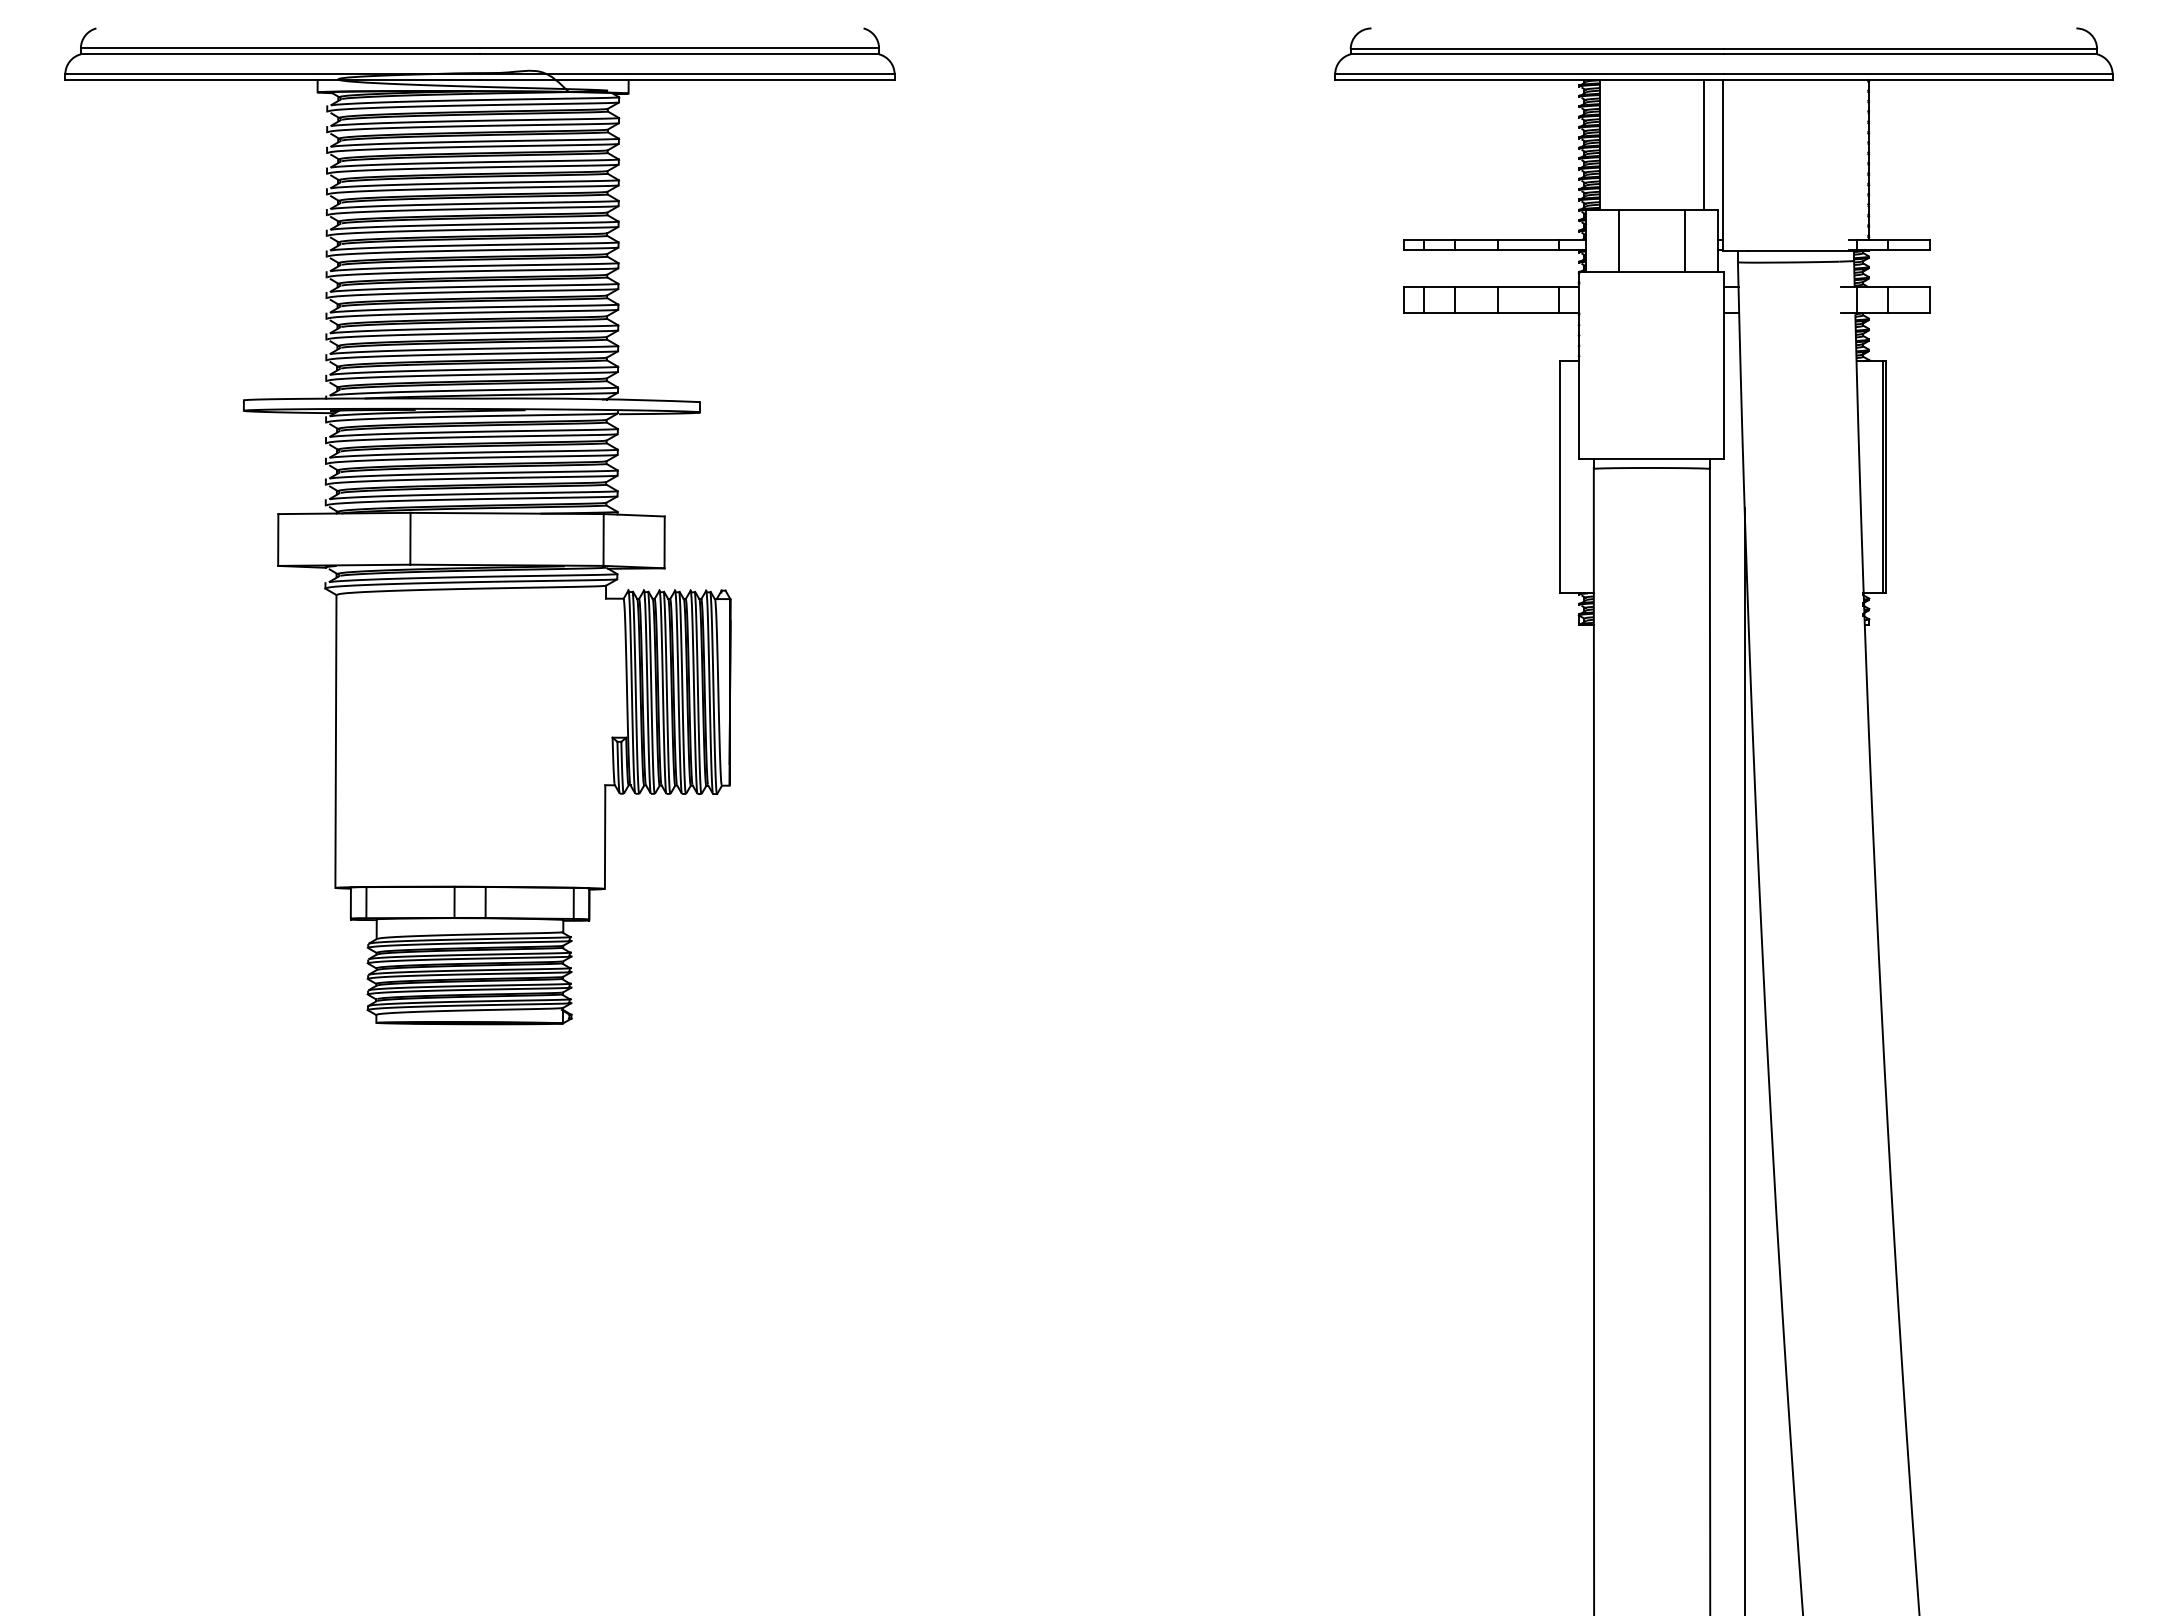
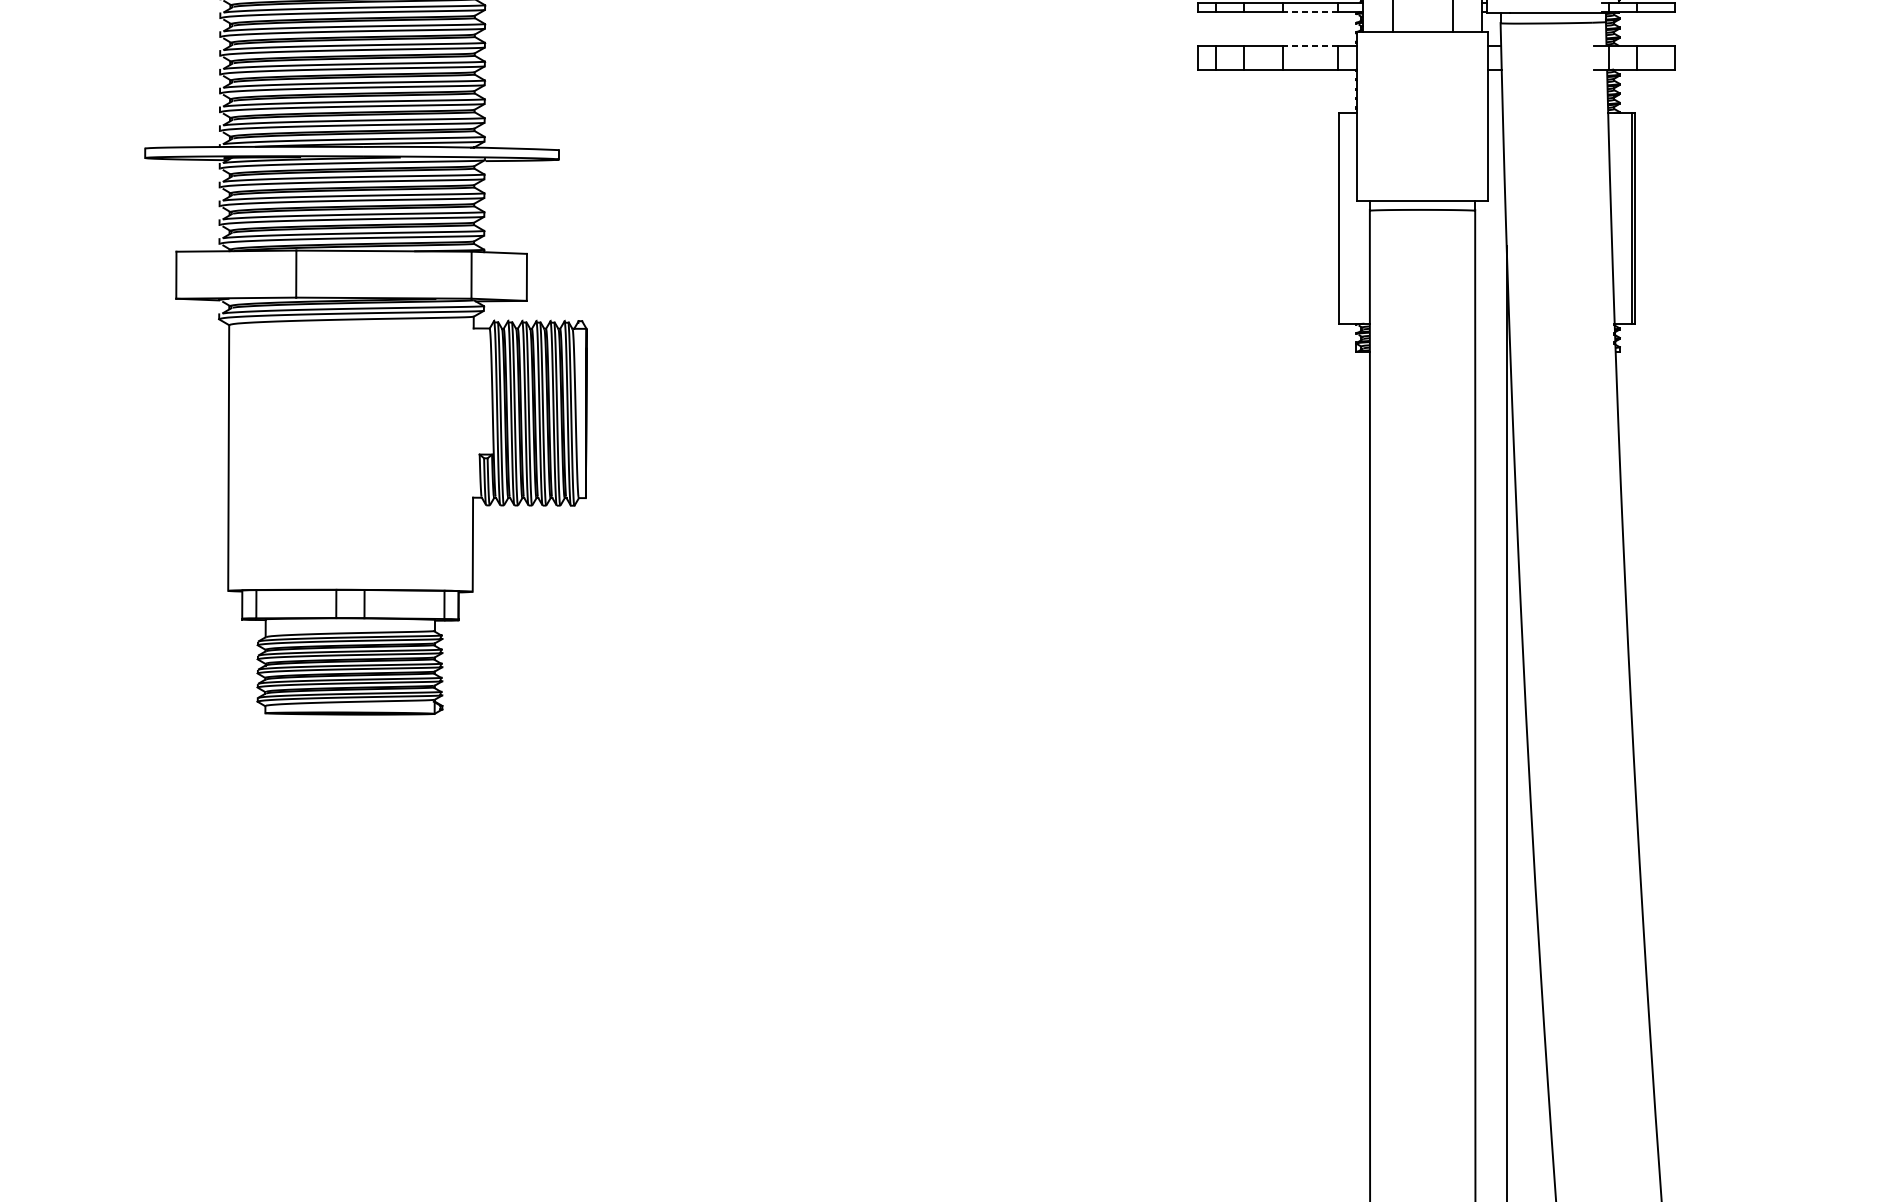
line: (1527, 250) -> (1309, 12), solid -> dashed
line: (1527, 287) -> (1309, 46), solid -> dashed

